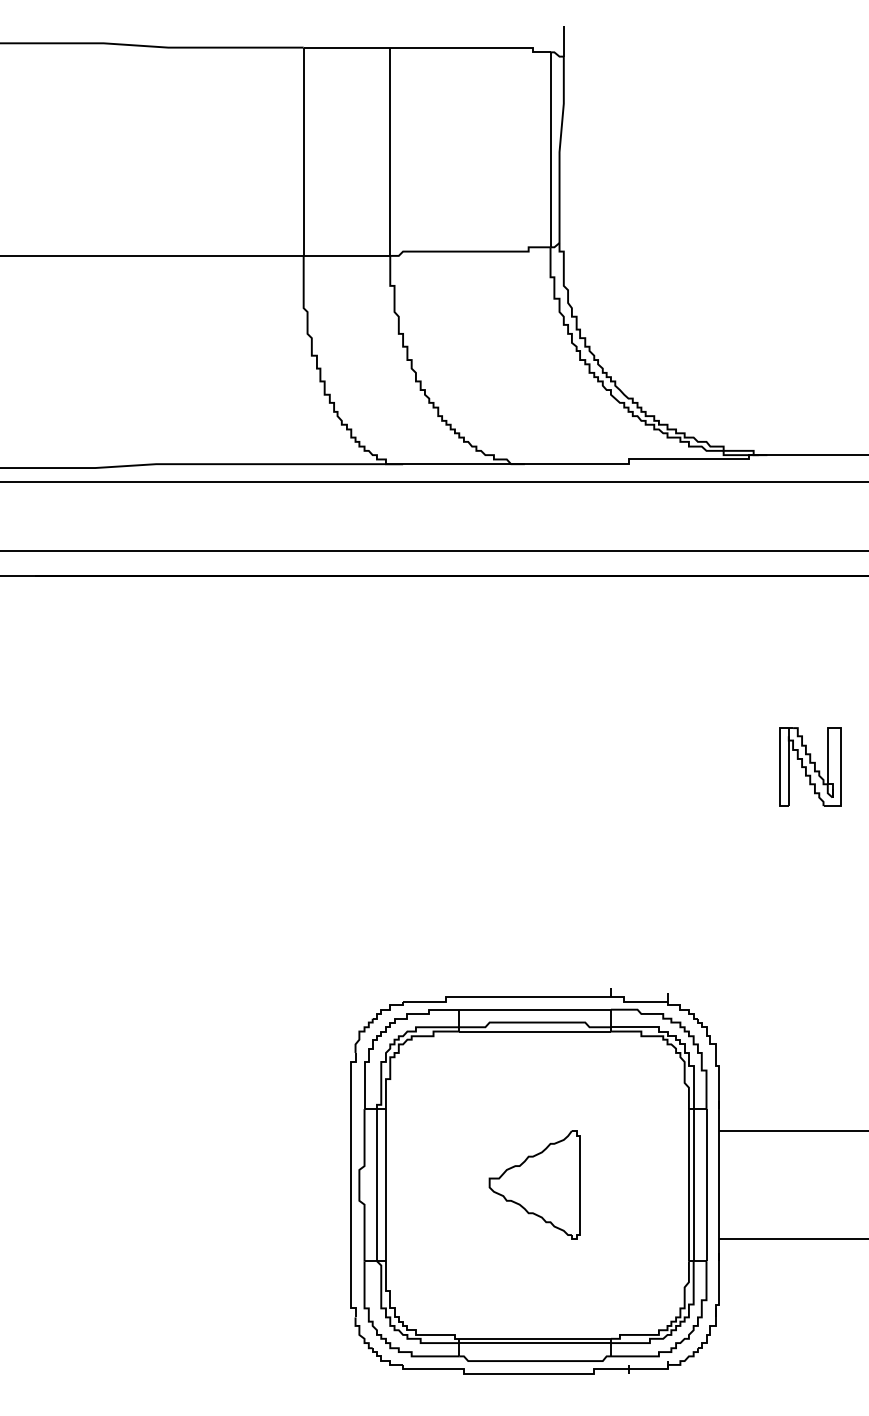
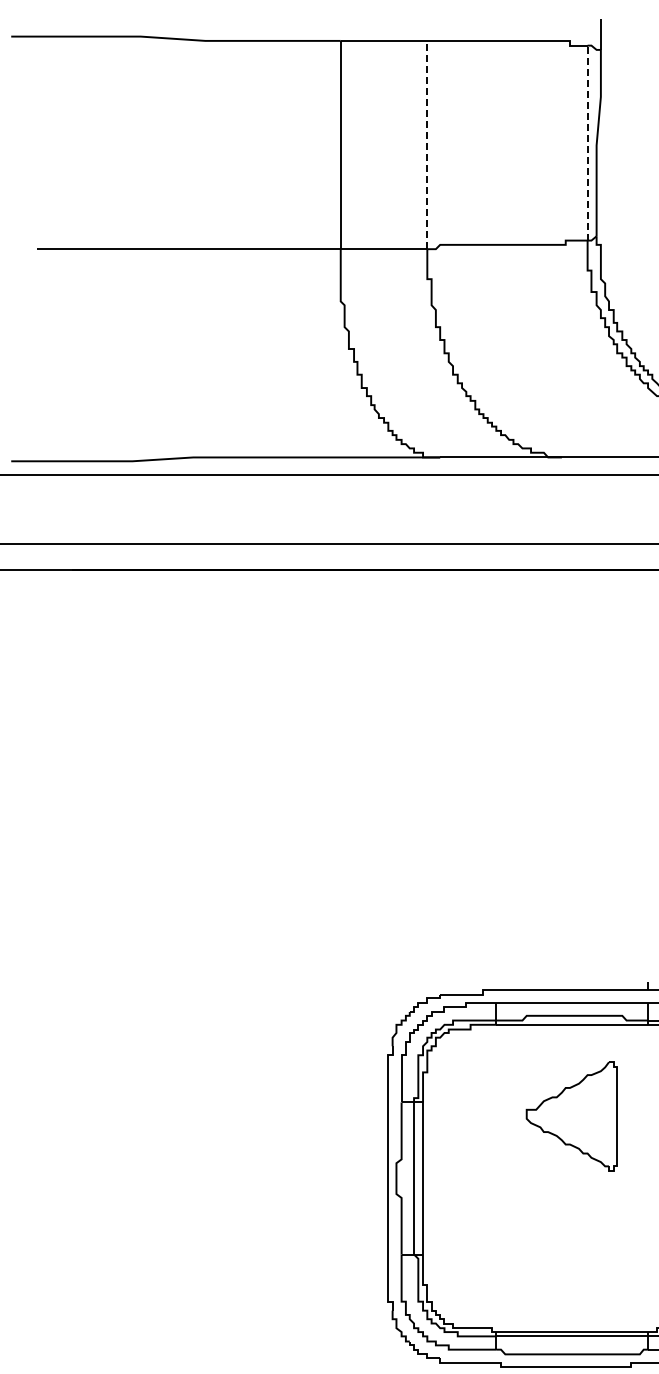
line: (550, 149) -> (587, 142), solid -> dashed
line: (390, 151) -> (427, 144), solid -> dashed
part: (534, 1184) -> (571, 1115), moved

